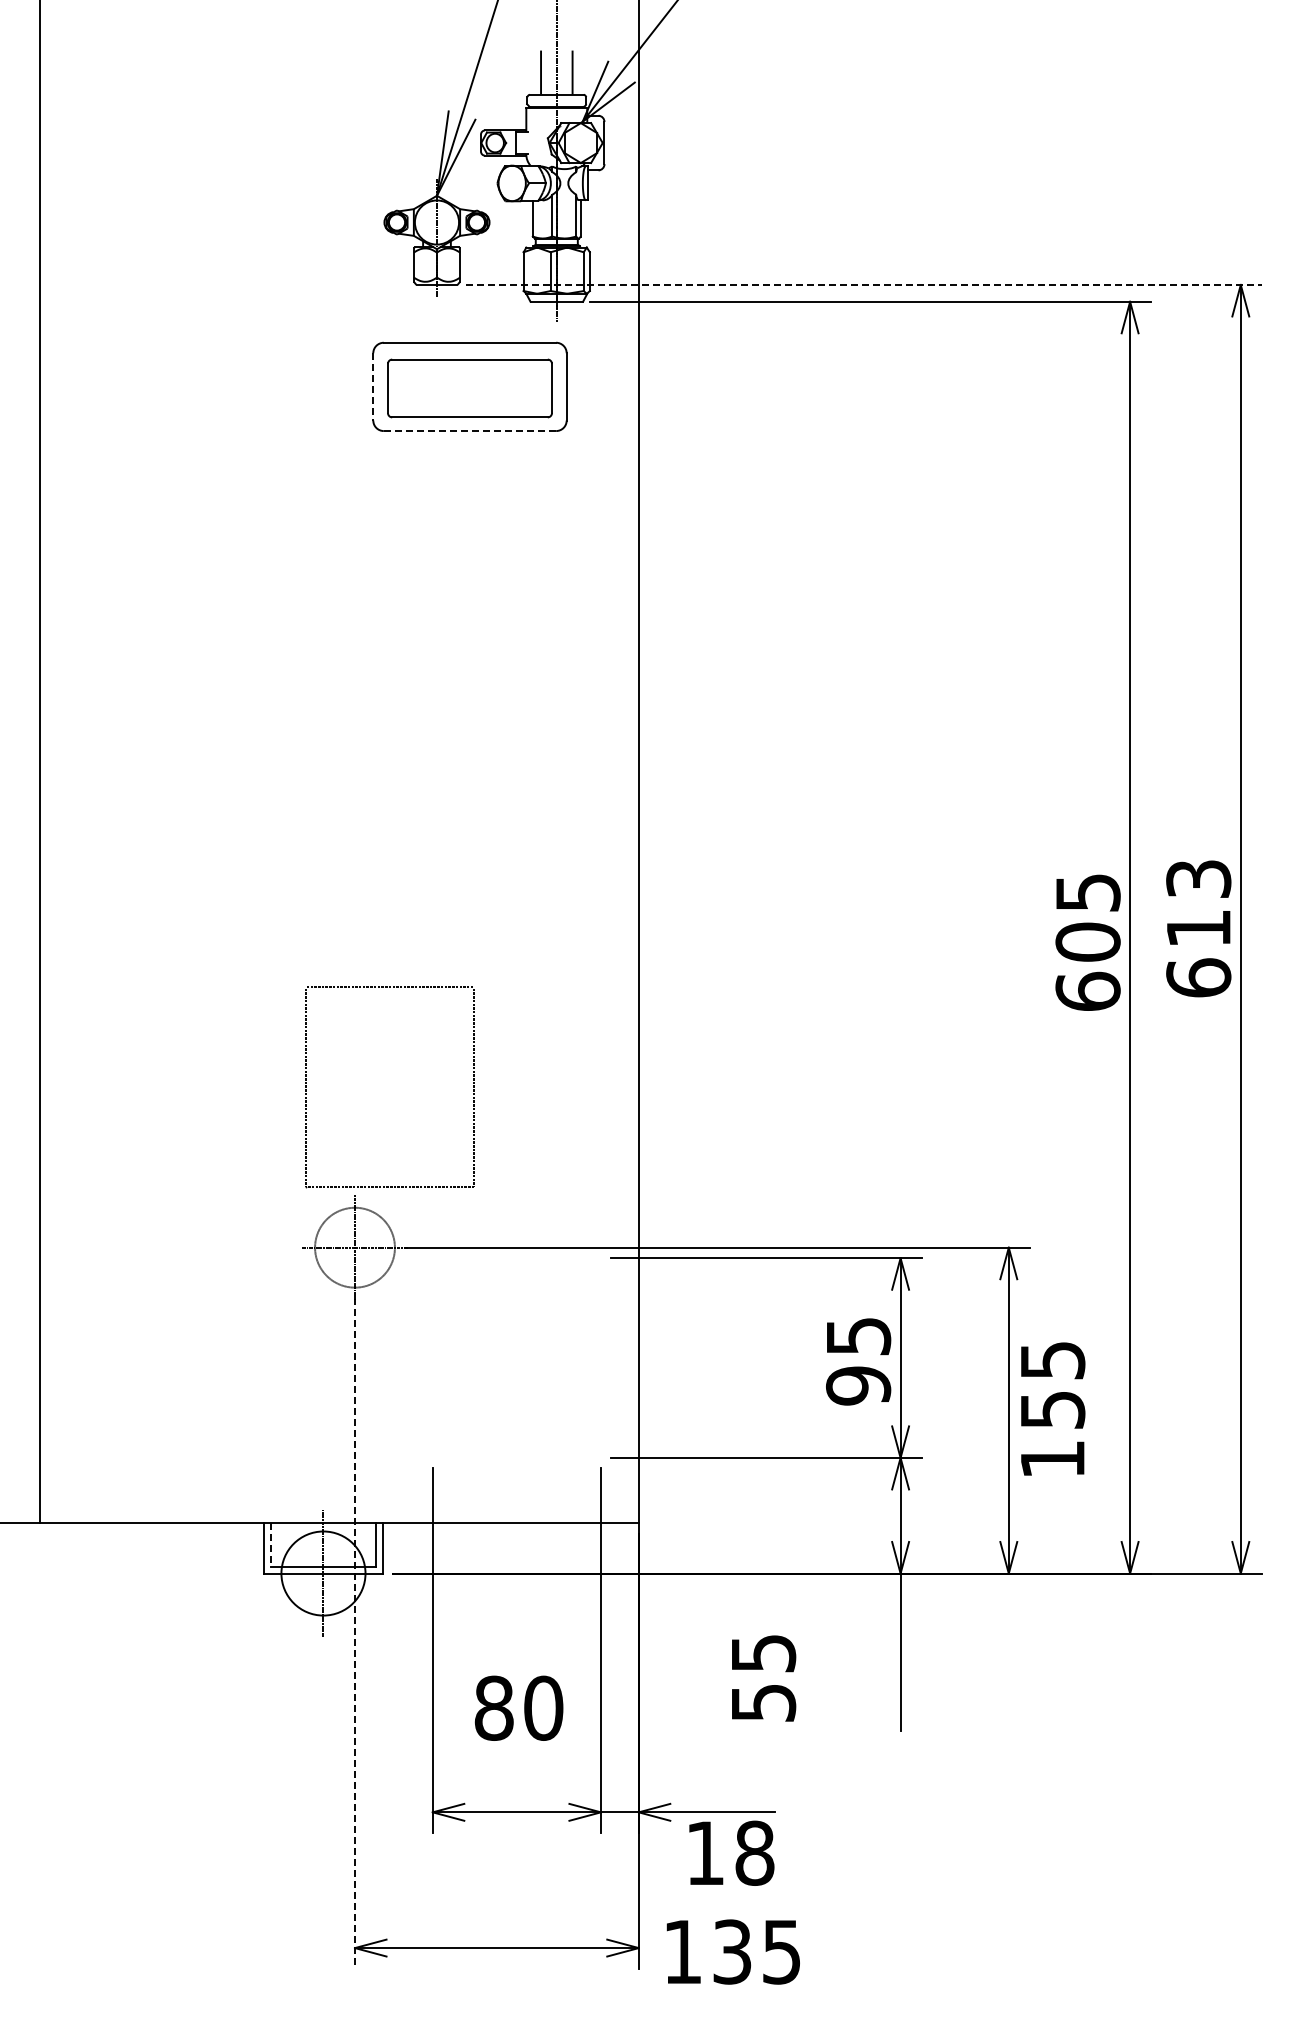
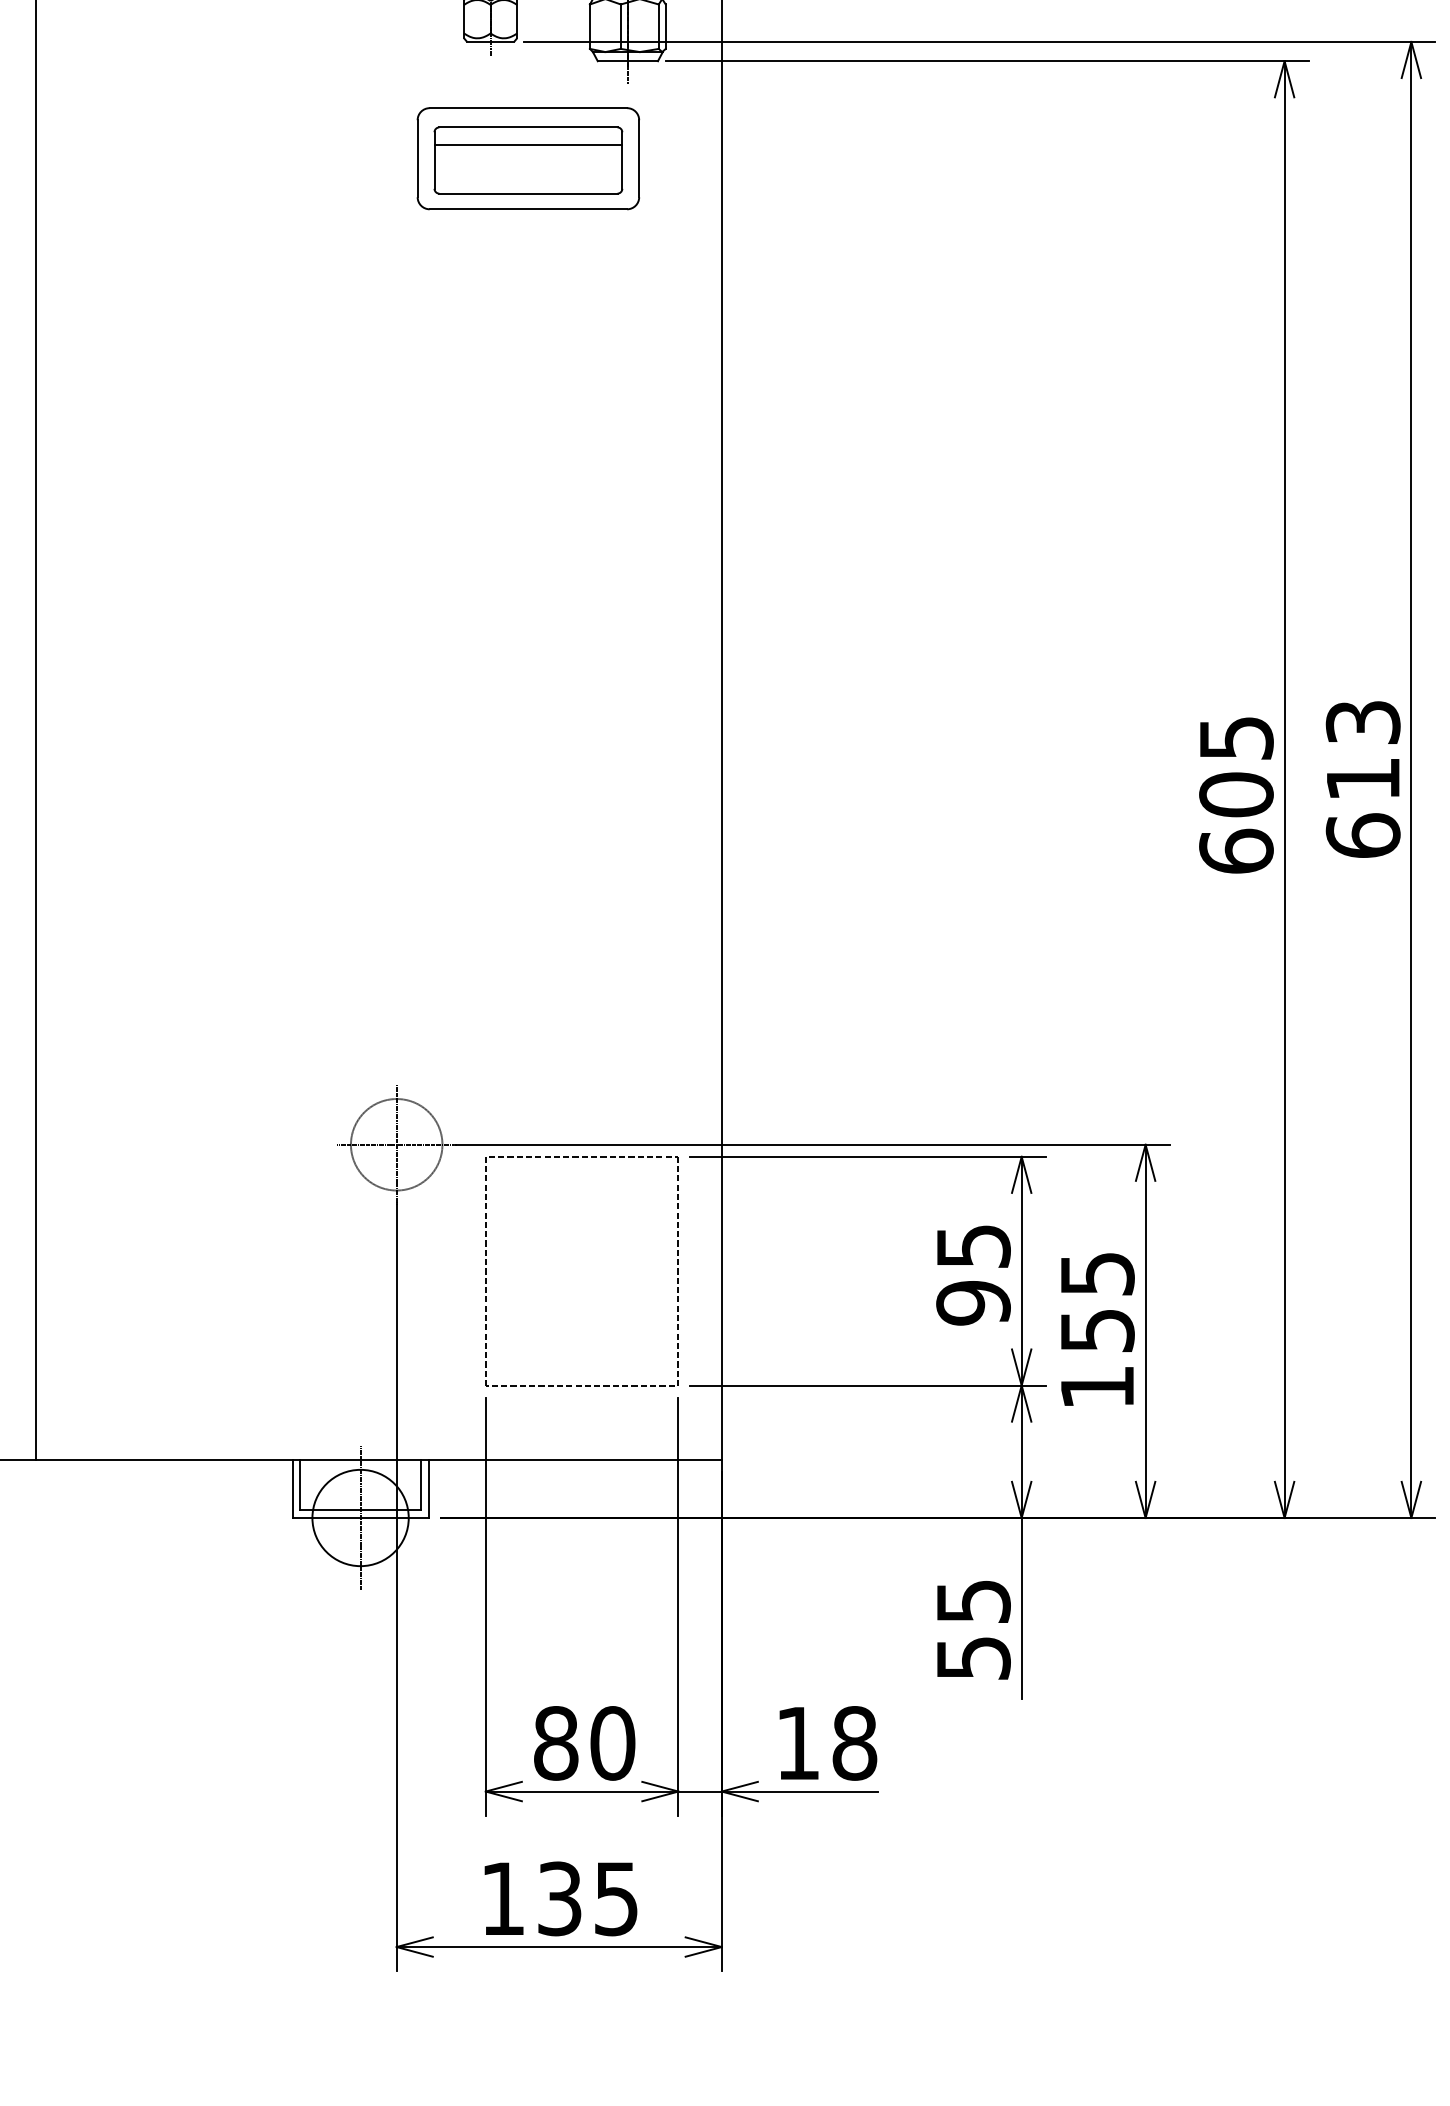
line: (864, 284) -> (980, 41), dashed -> solid
line: (469, 374) -> (527, 144), added
line: (373, 386) -> (417, 158), dashed -> solid
line: (470, 431) -> (529, 209), dashed -> solid
part: (306, 1086) -> (486, 1270), moved
text: (1053, 1408) -> (1098, 1328), moved
line: (270, 1544) -> (299, 1484), dashed -> solid
line: (355, 1634) -> (397, 1587), dashed -> solid
text: (764, 1678) -> (974, 1630), moved
text: (518, 1707) -> (583, 1742), moved
text: (731, 1852) -> (827, 1742), moved
text: (732, 1951) -> (559, 1898), moved

